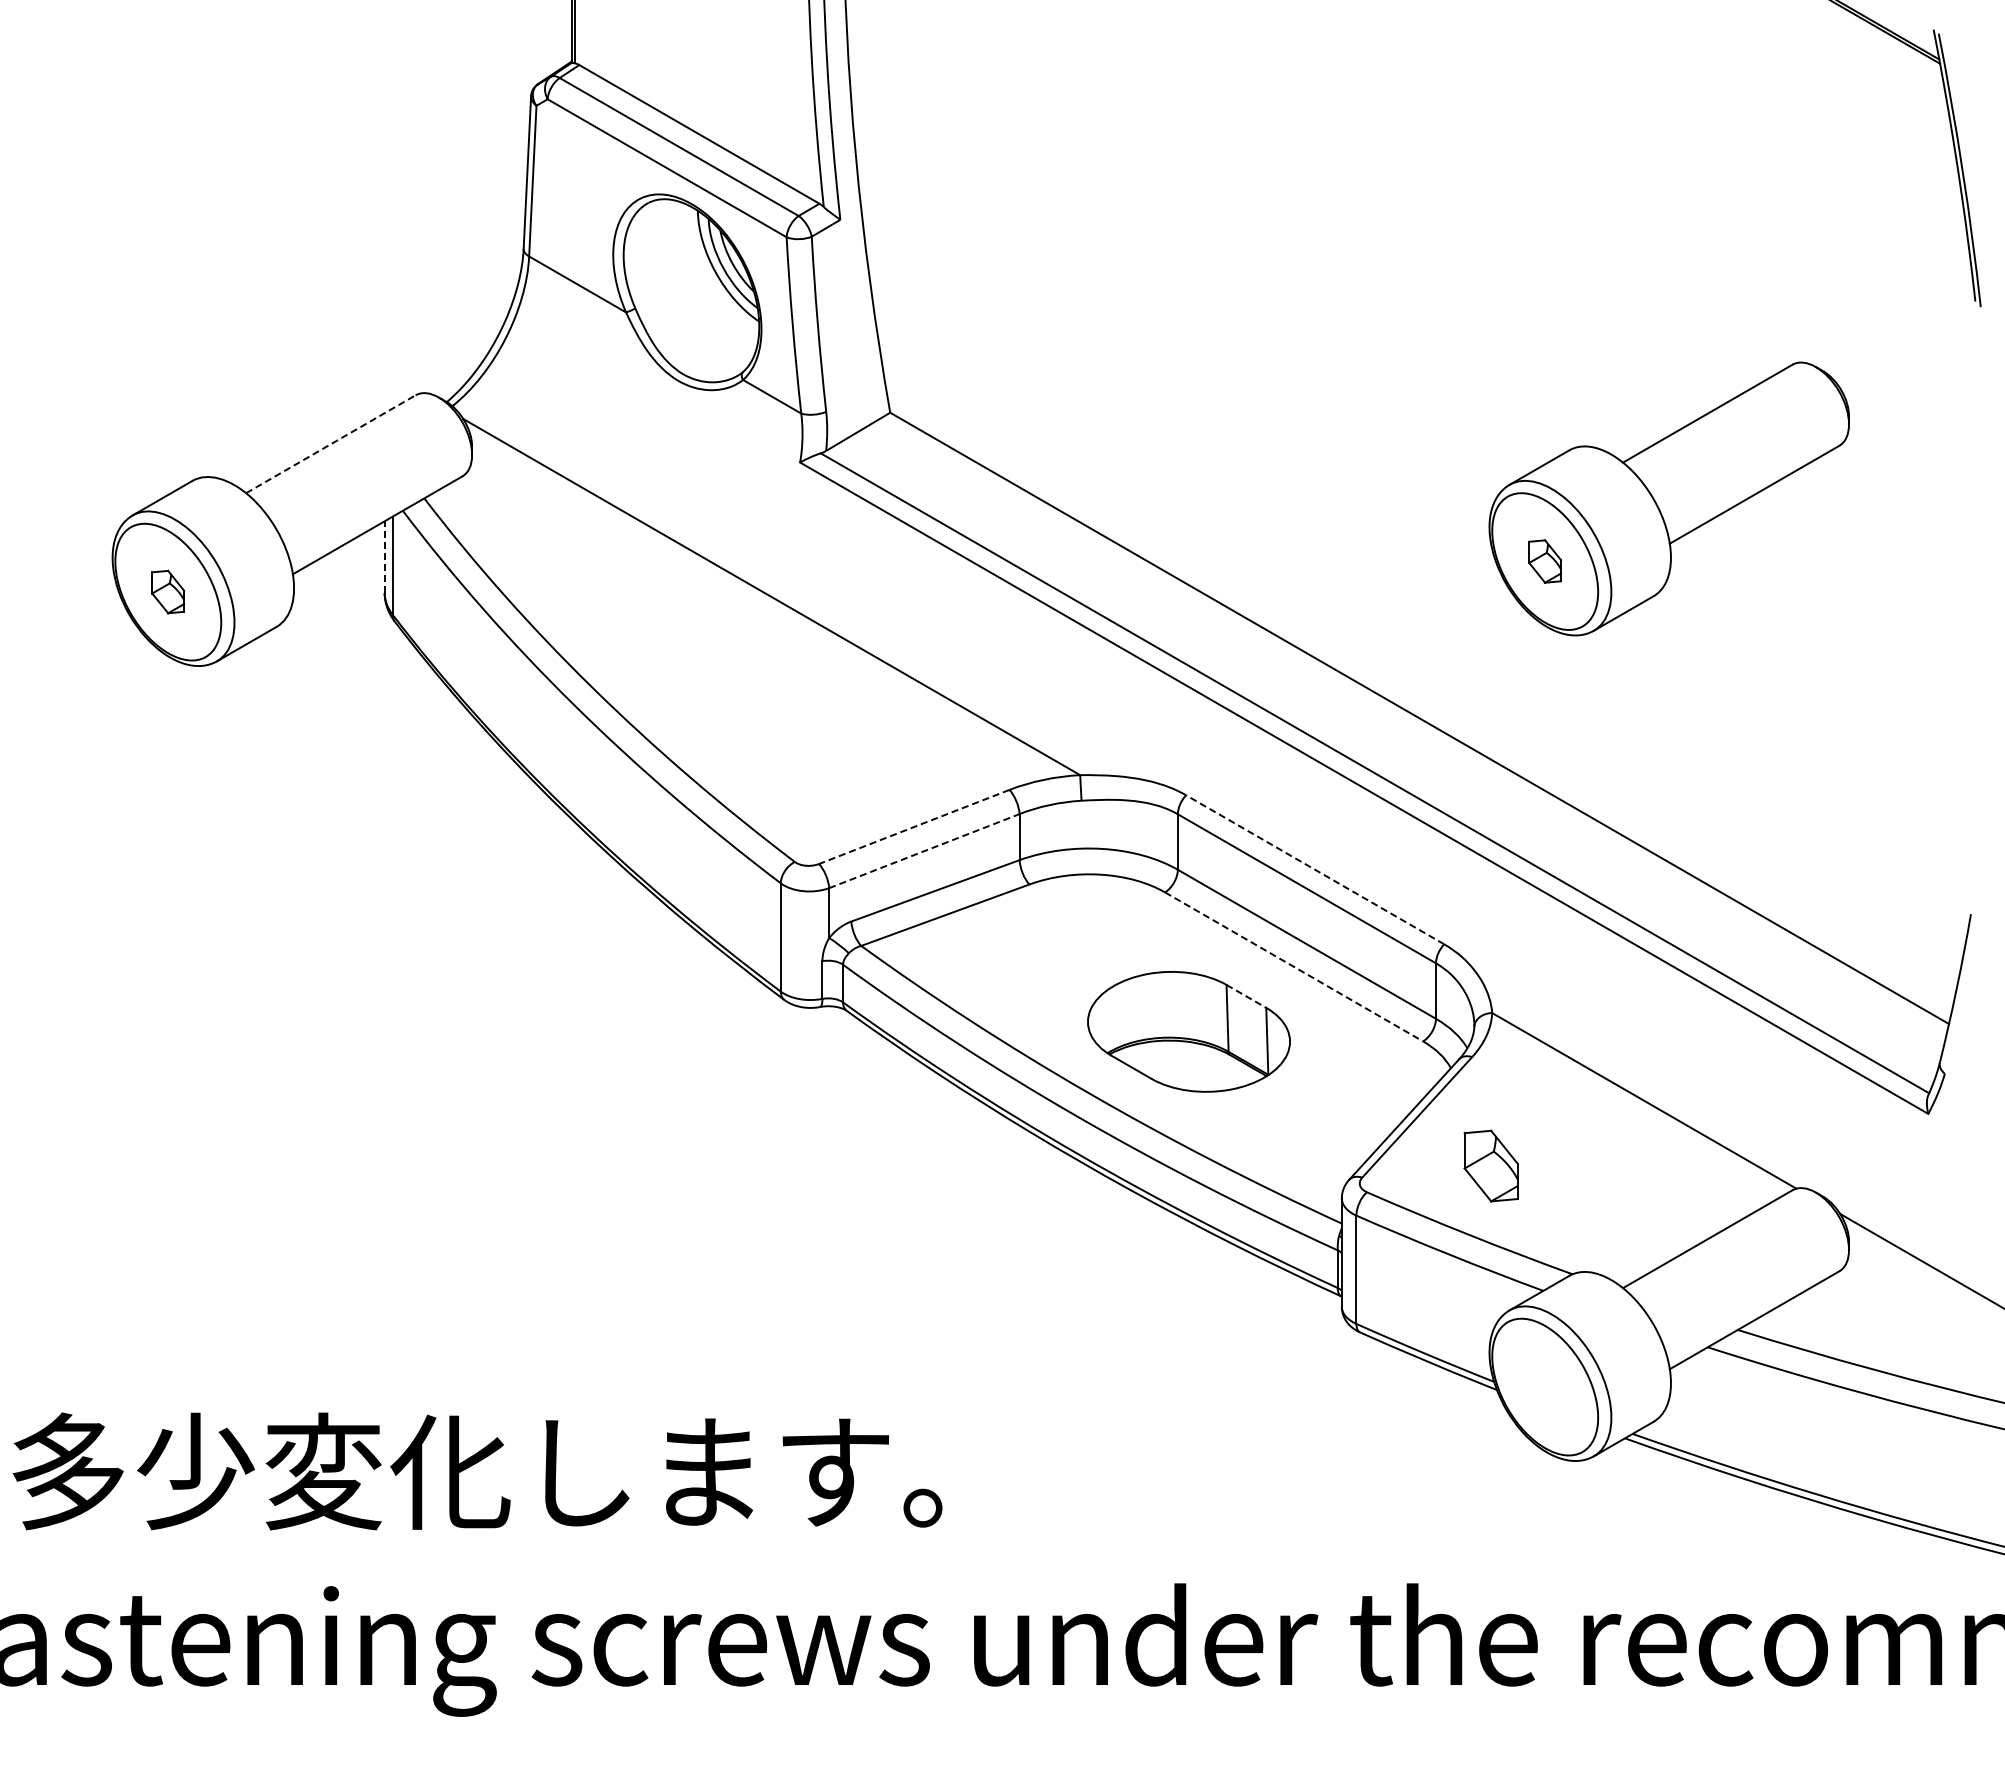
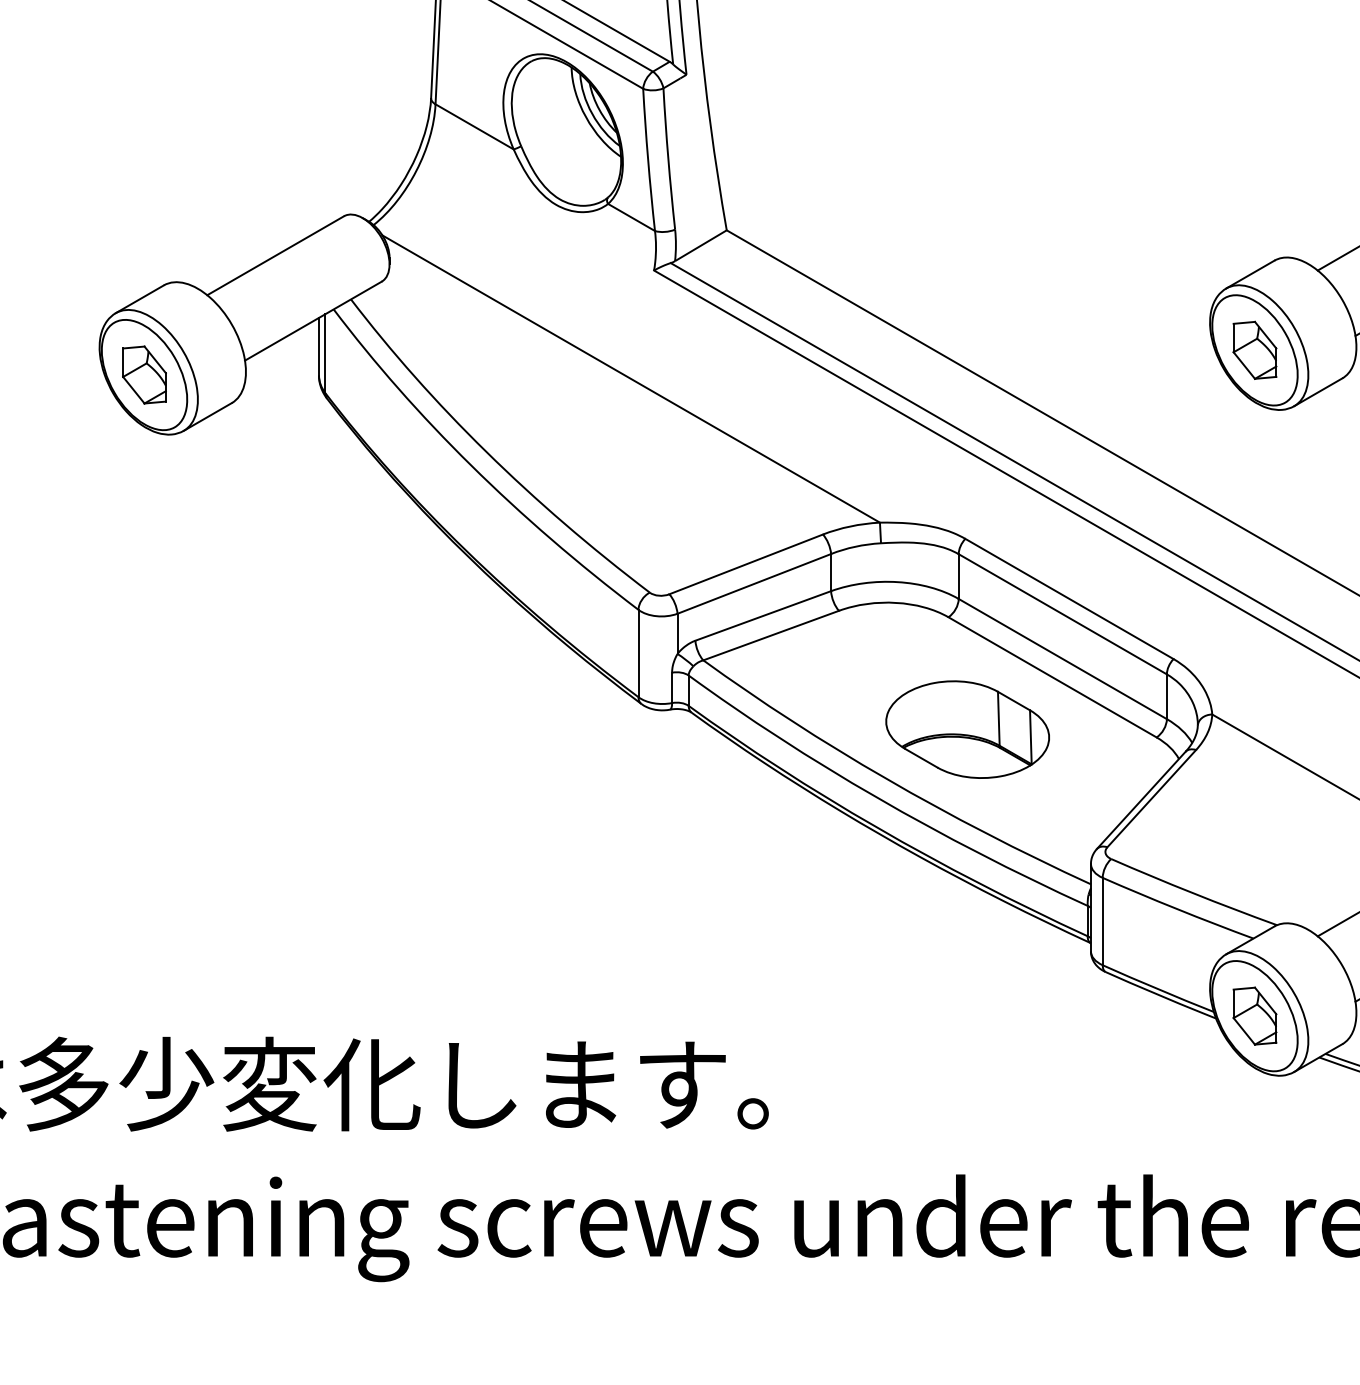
line: (330, 444) -> (275, 255), dashed -> solid
line: (384, 557) -> (318, 347), dashed -> solid
part: (1544, 561) -> (1254, 350), size x1.67
part: (167, 591) -> (143, 374), size x1.67
line: (913, 827) -> (745, 564), dashed -> solid
line: (924, 850) -> (754, 583), dashed -> solid
line: (1314, 869) -> (1068, 598), dashed -> solid
line: (1294, 967) -> (1052, 677), dashed -> solid
line: (1246, 996) -> (1014, 701), dashed -> solid
part: (1490, 1165) -> (1254, 1015), moved

